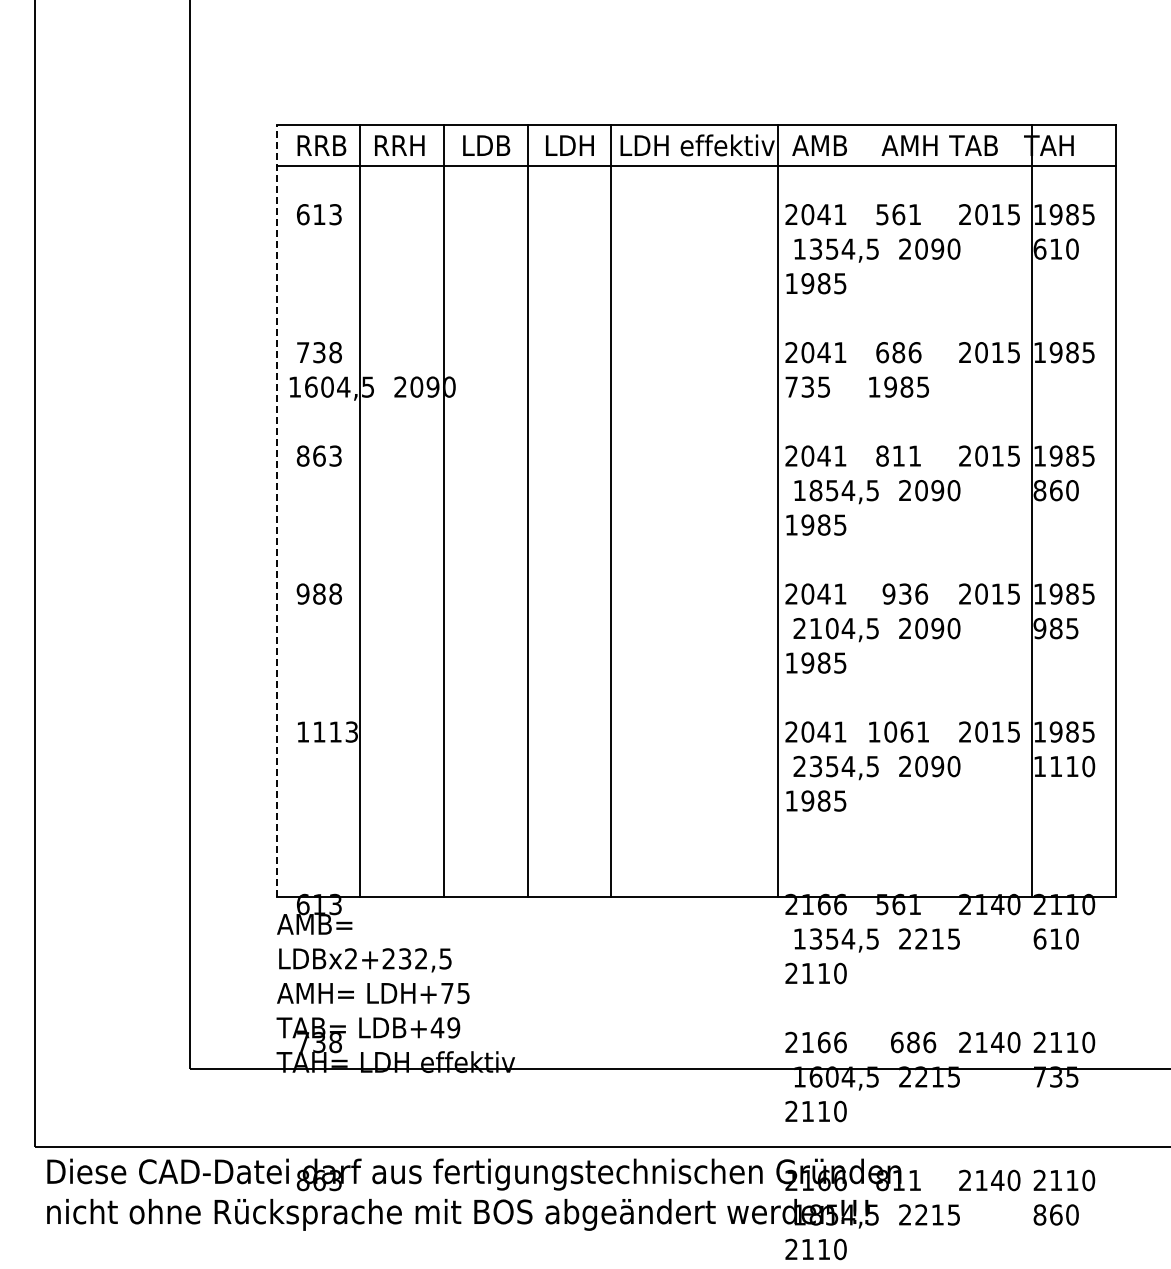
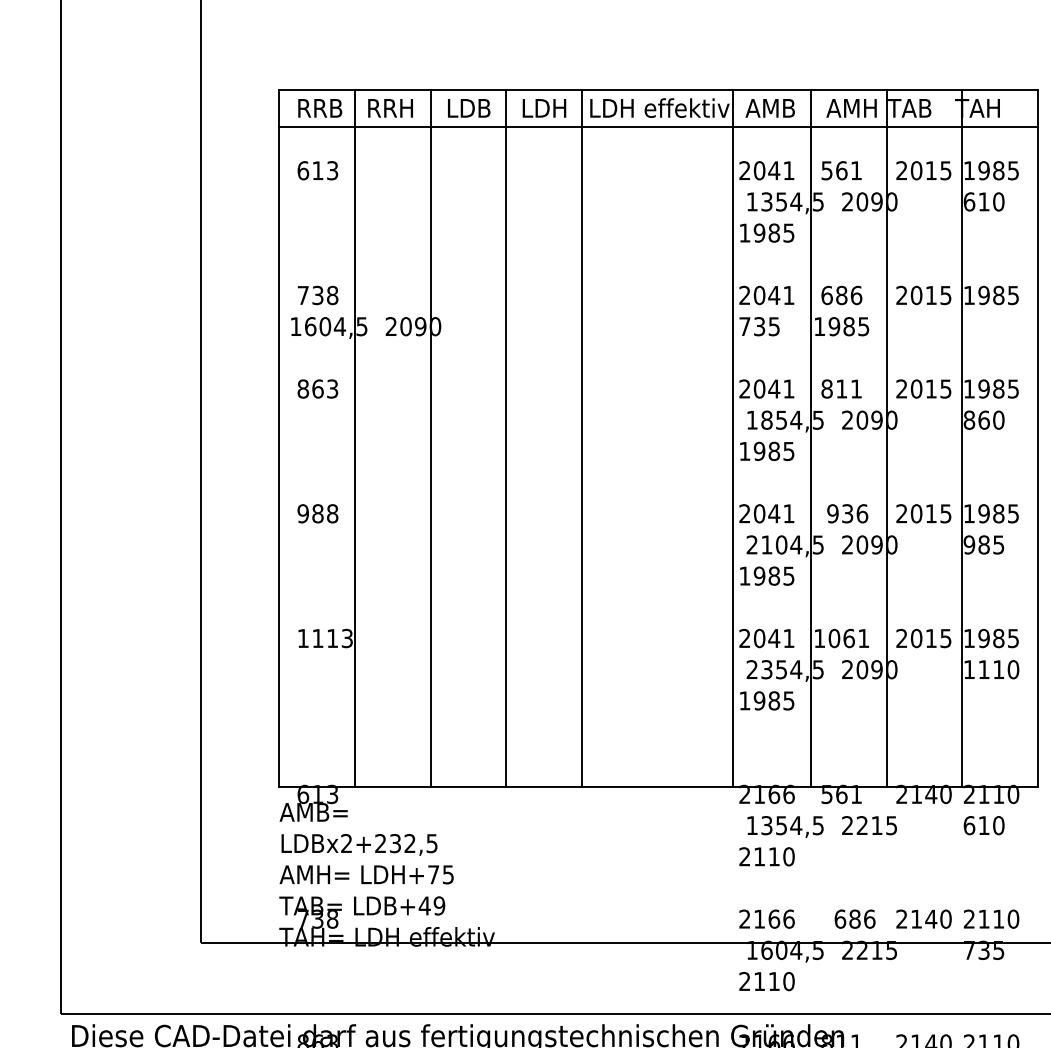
line: (276, 510) -> (279, 438), dashed -> solid
line: (864, 510) -> (810, 438), added
line: (948, 510) -> (886, 438), added

